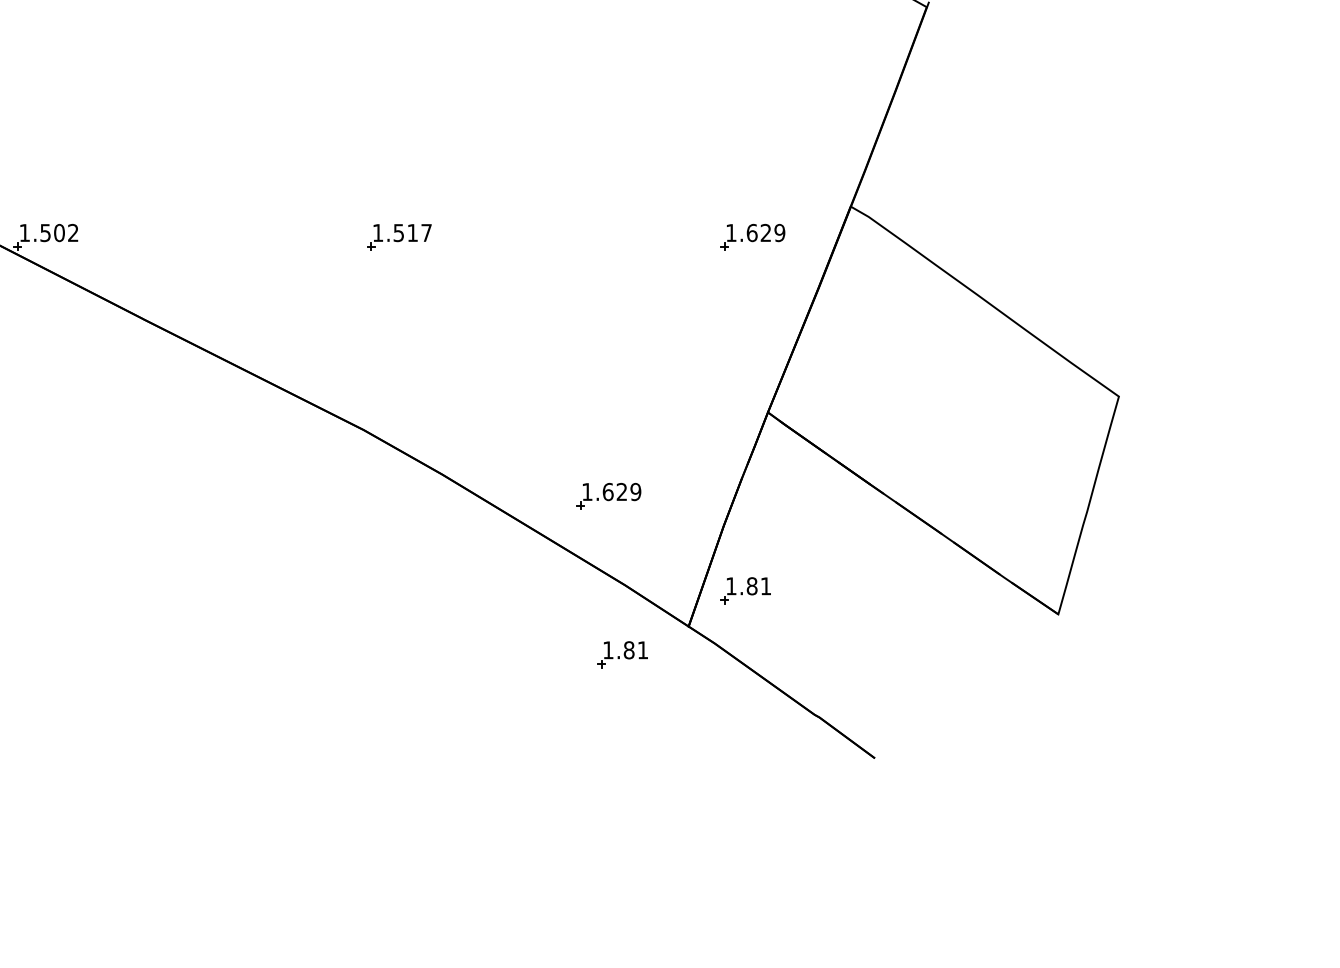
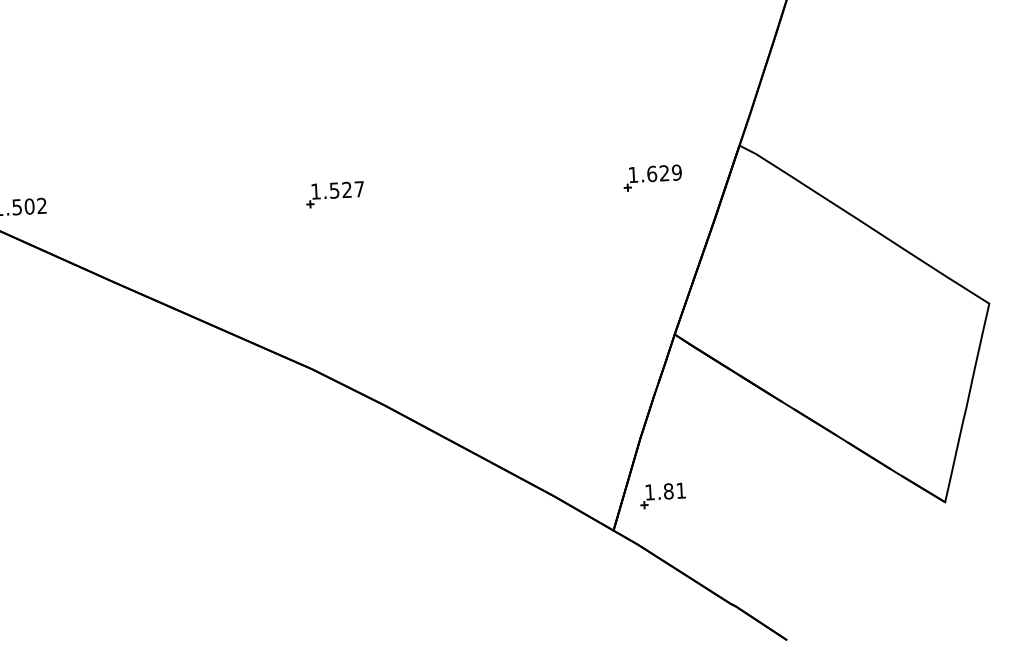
text: (412, 232) -> (346, 189), 1.517 -> 1.527
part: (608, 496) -> (535, 417), removed
part: (622, 654) -> (555, 558), removed

